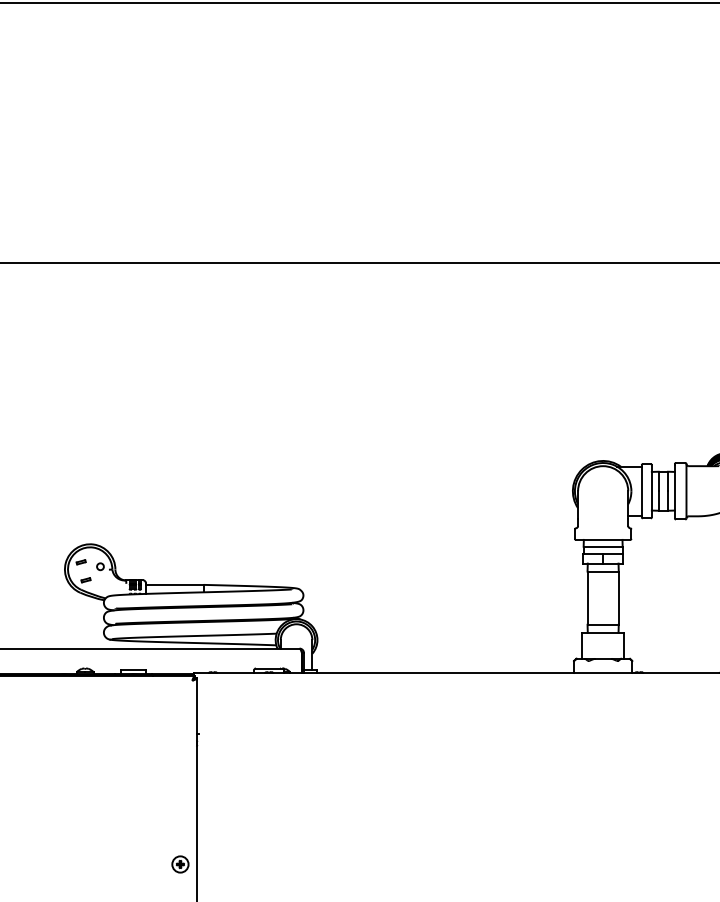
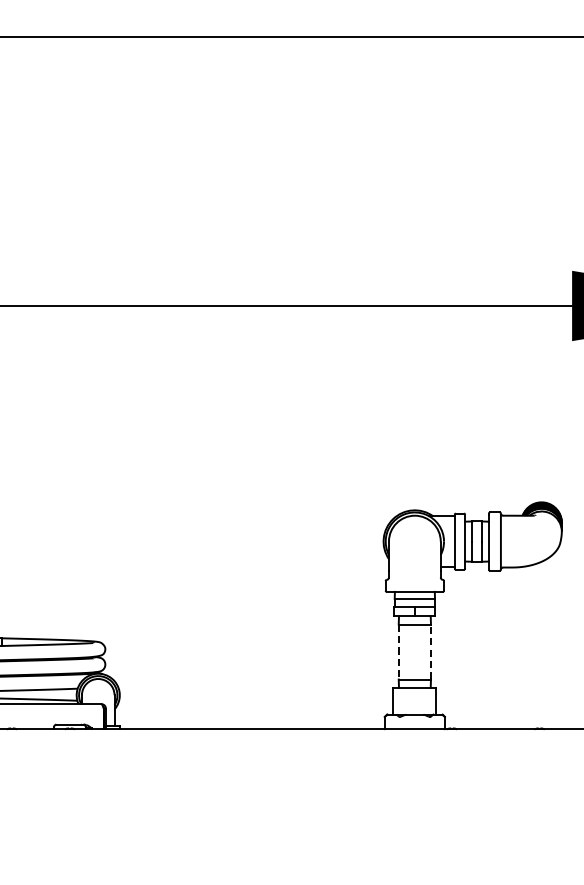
line: (587, 598) -> (398, 652), solid -> dashed
line: (618, 598) -> (430, 652), solid -> dashed

